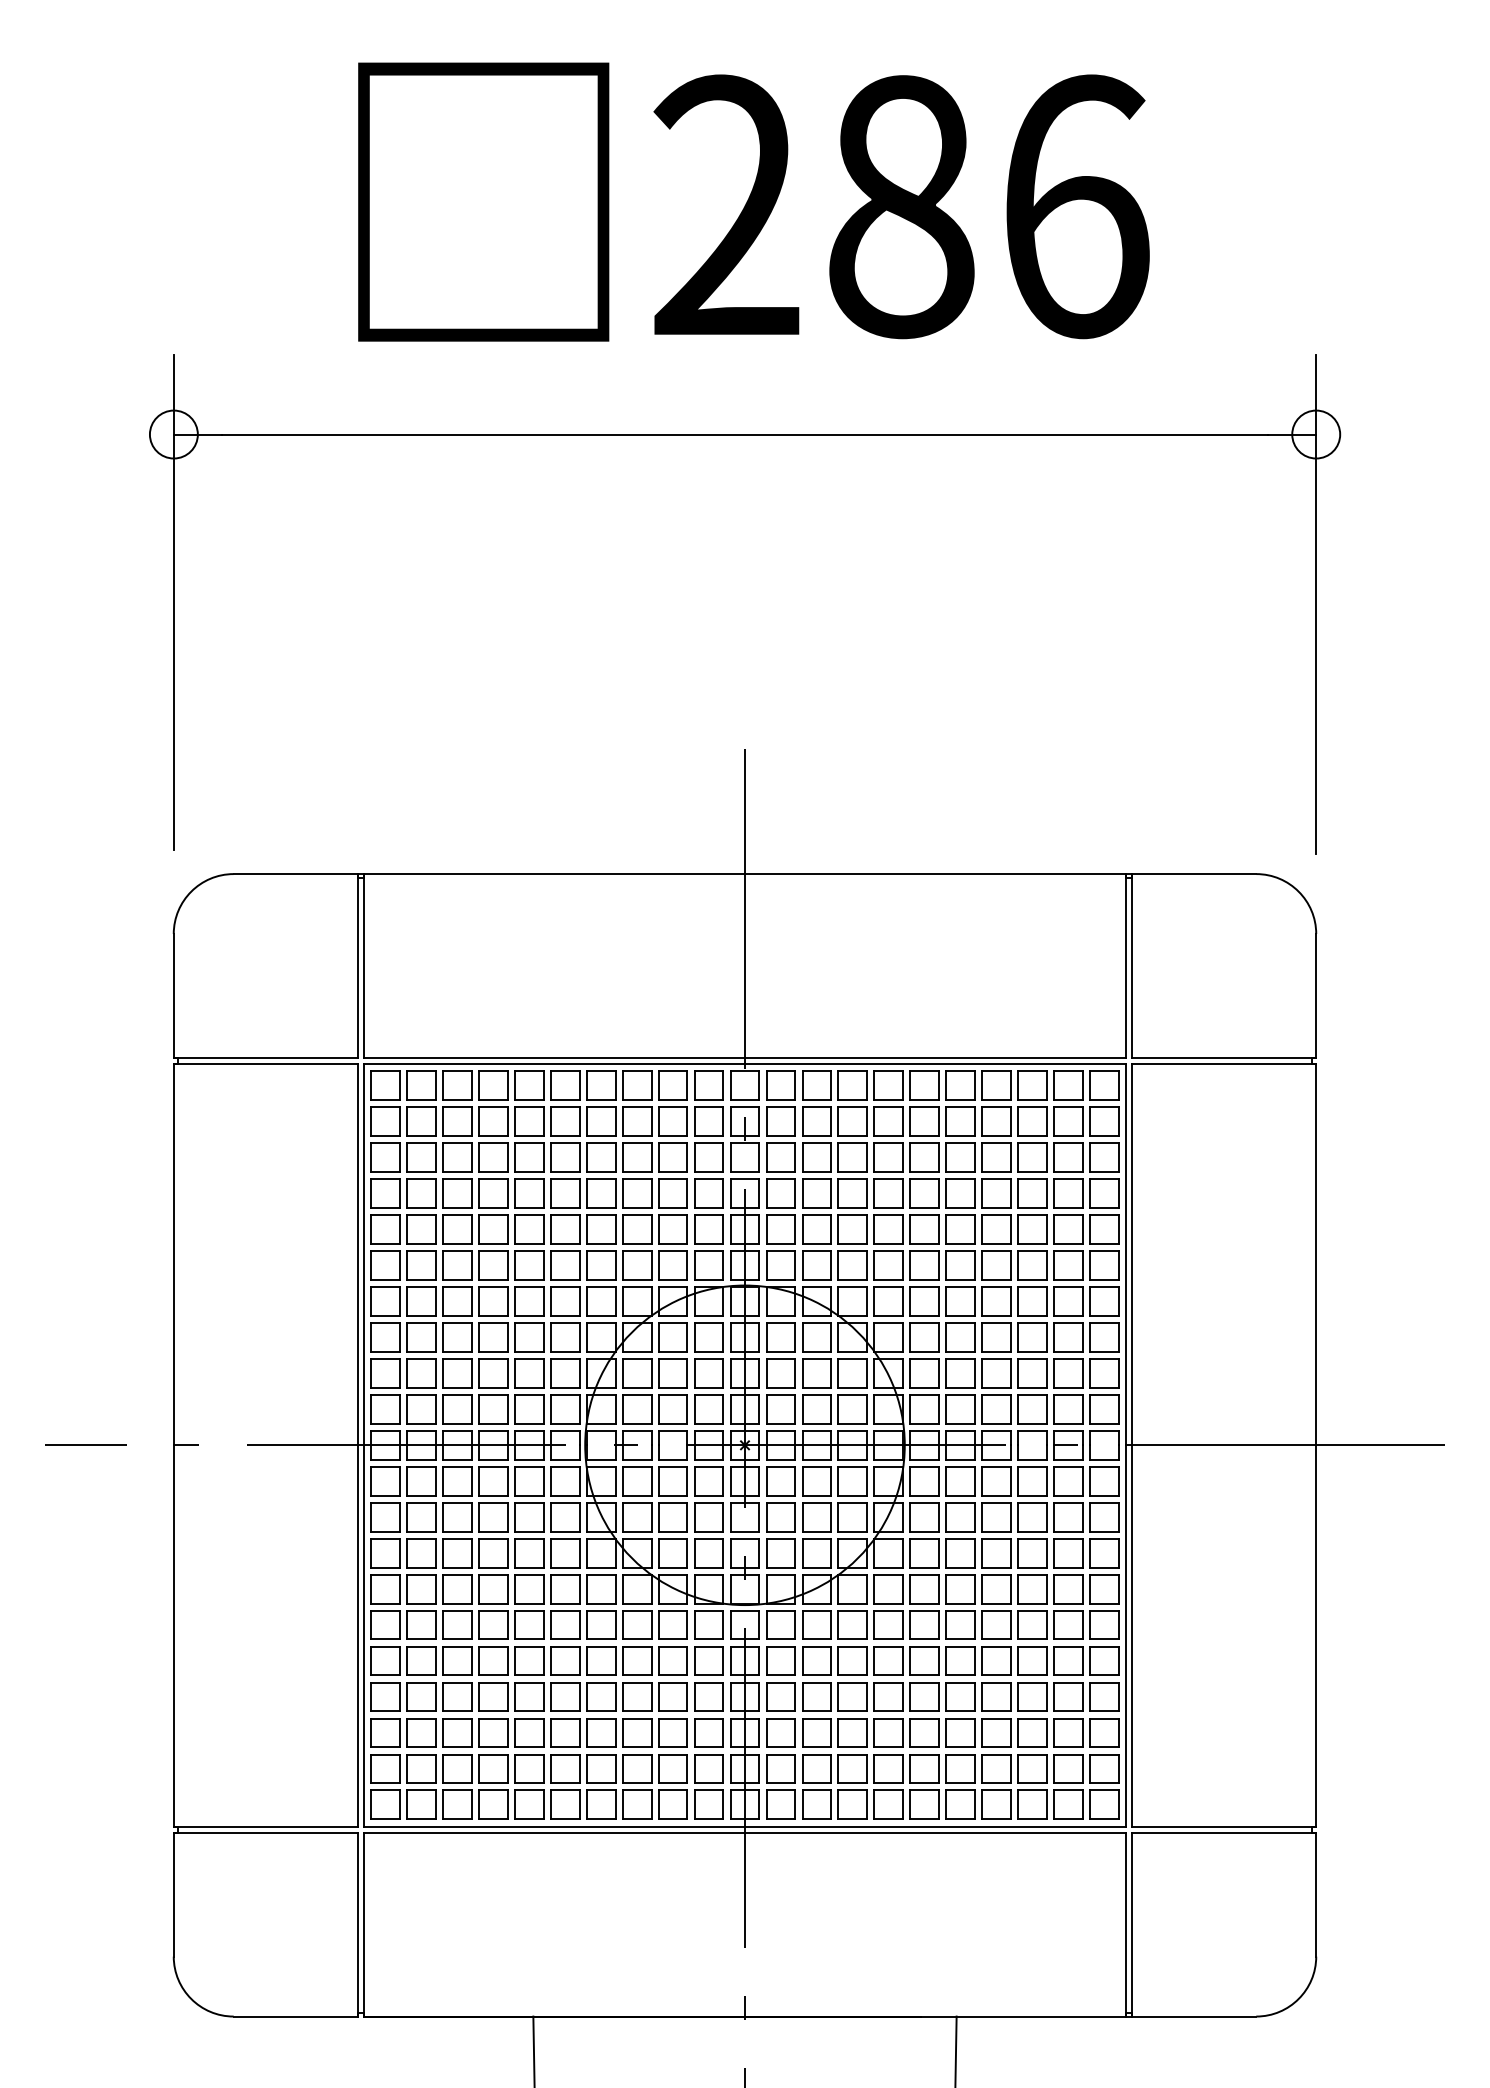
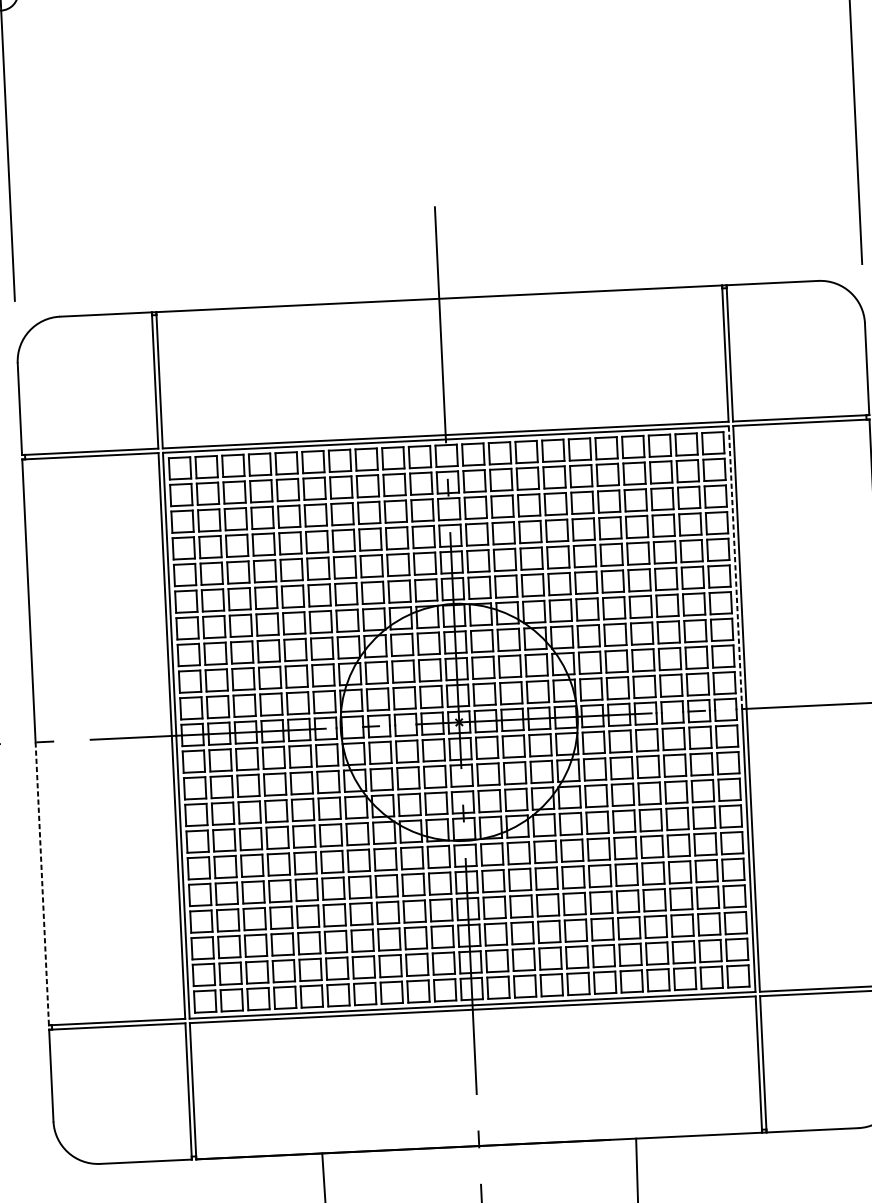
line: (1126, 1254) -> (735, 567), solid -> dashed
line: (173, 1636) -> (42, 884), solid -> dashed

